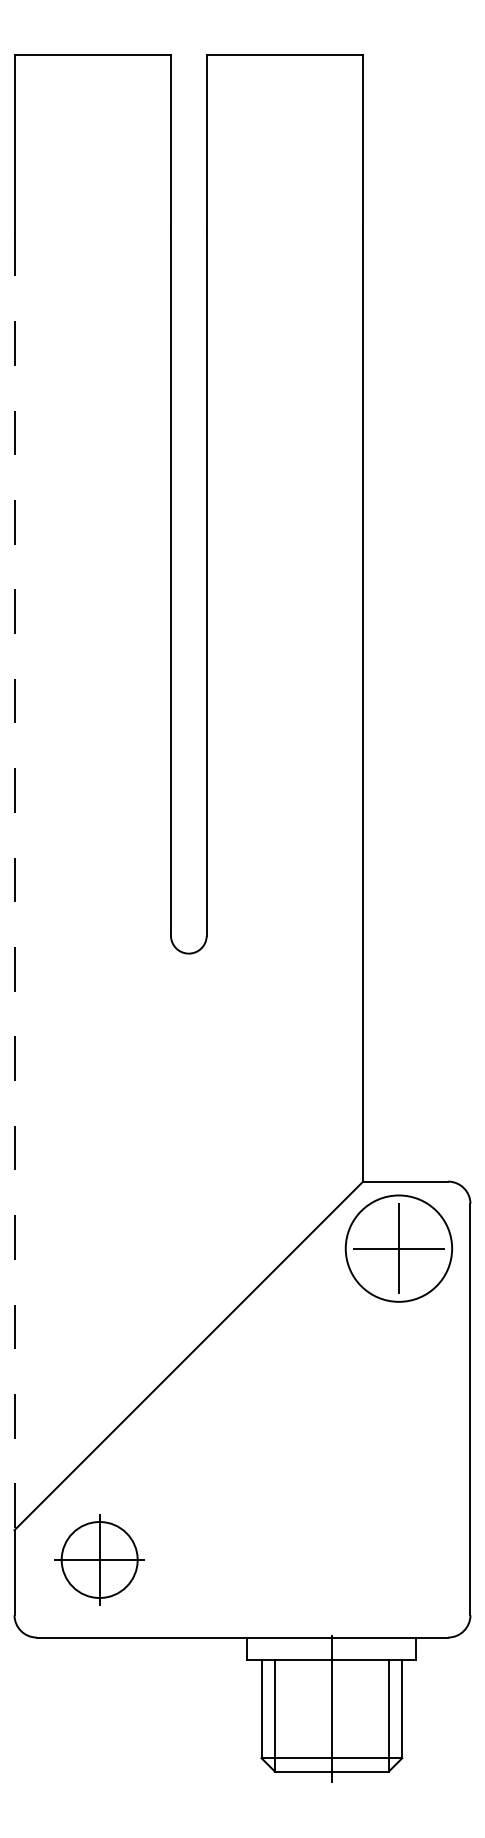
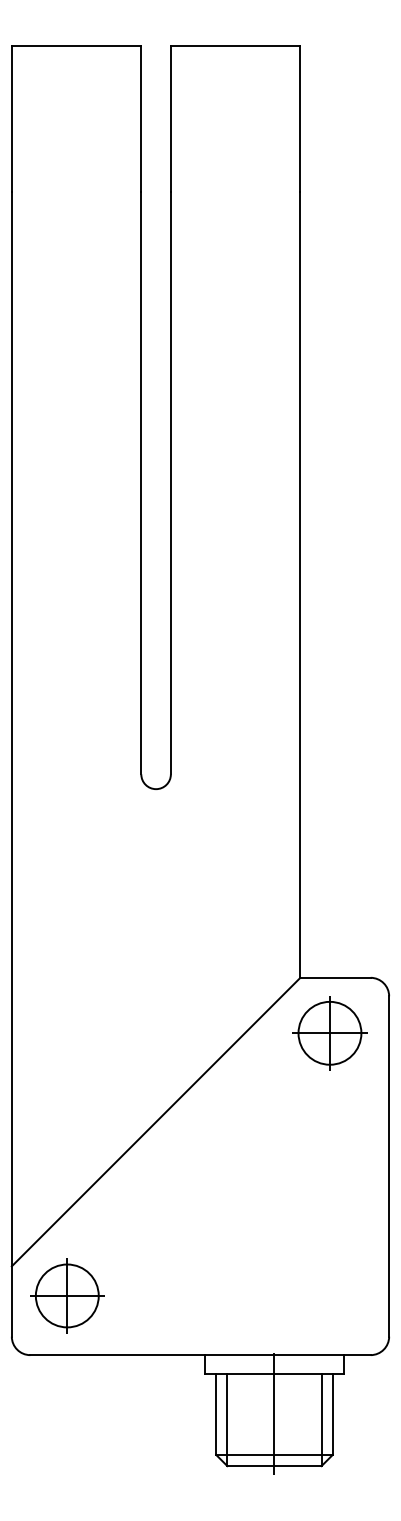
line: (14, 881) -> (11, 729), dashed -> solid
circle: (398, 1247) -> (329, 1032), size x0.71
part: (99, 1559) -> (67, 1295), moved

